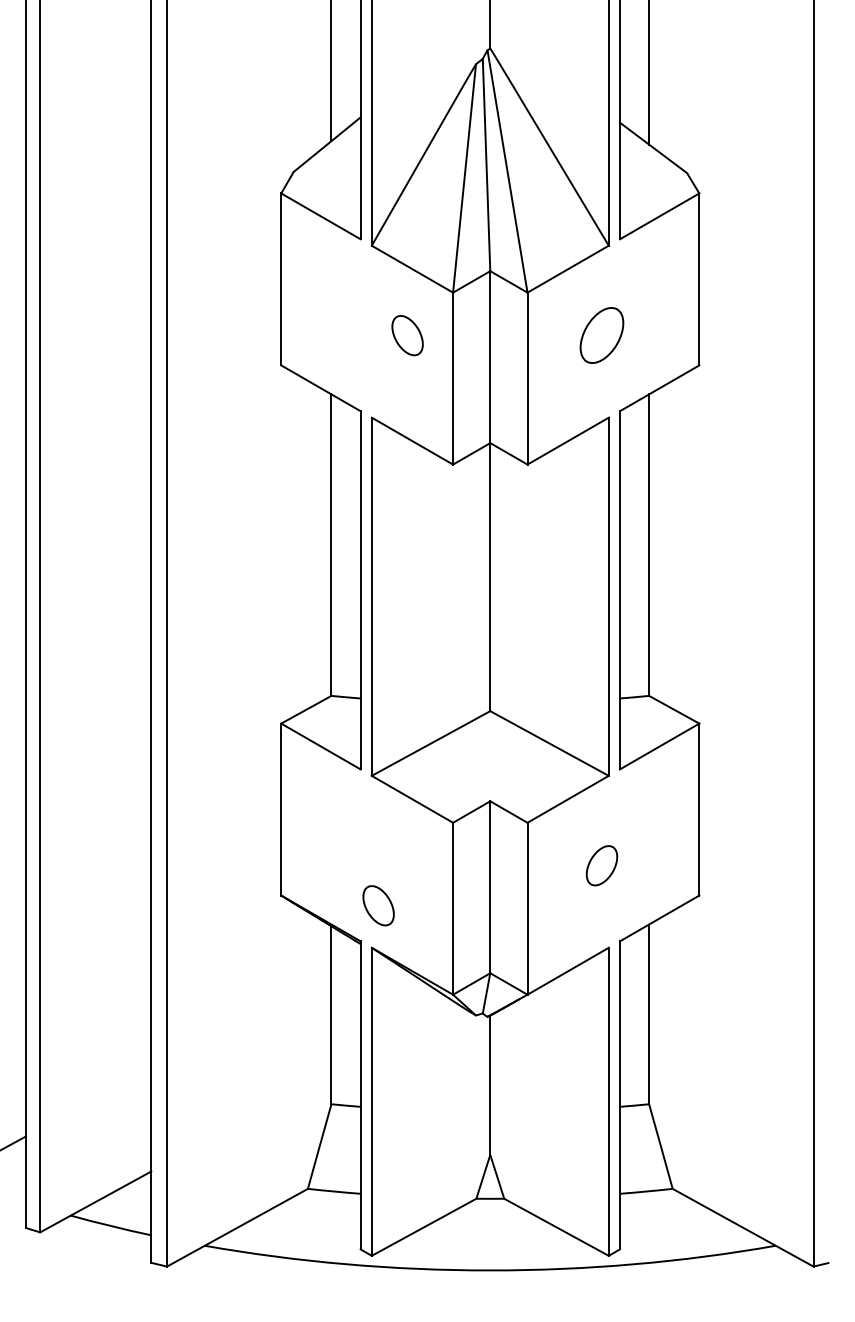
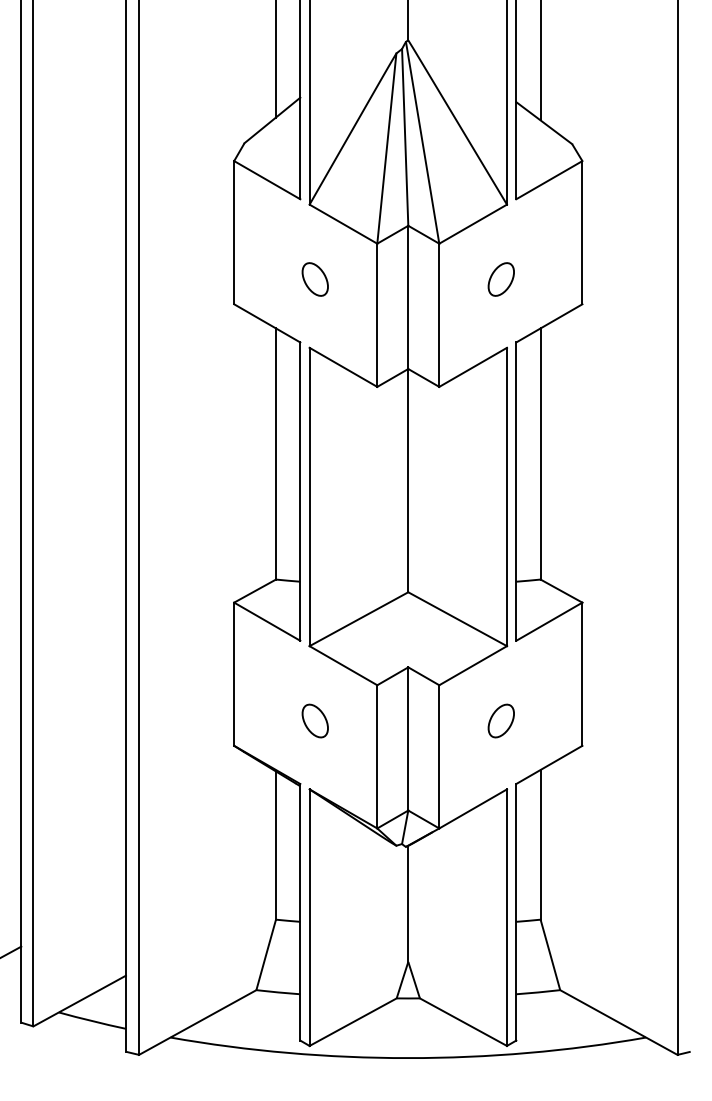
part: (407, 335) -> (315, 279), moved
part: (601, 335) -> (500, 279), size x0.71
part: (378, 905) -> (315, 720), moved

